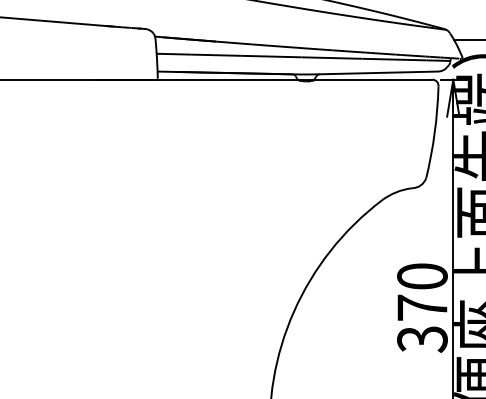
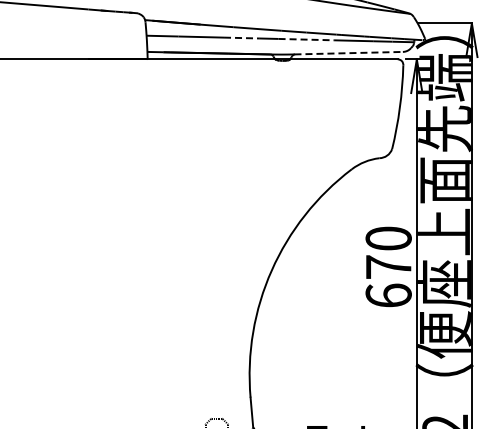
line: (260, 56) -> (241, 38), solid -> dashed
line: (332, 57) -> (306, 39), solid -> dashed
line: (379, 73) -> (349, 53), solid -> dashed
text: (422, 338) -> (388, 295), 370 -> 670

